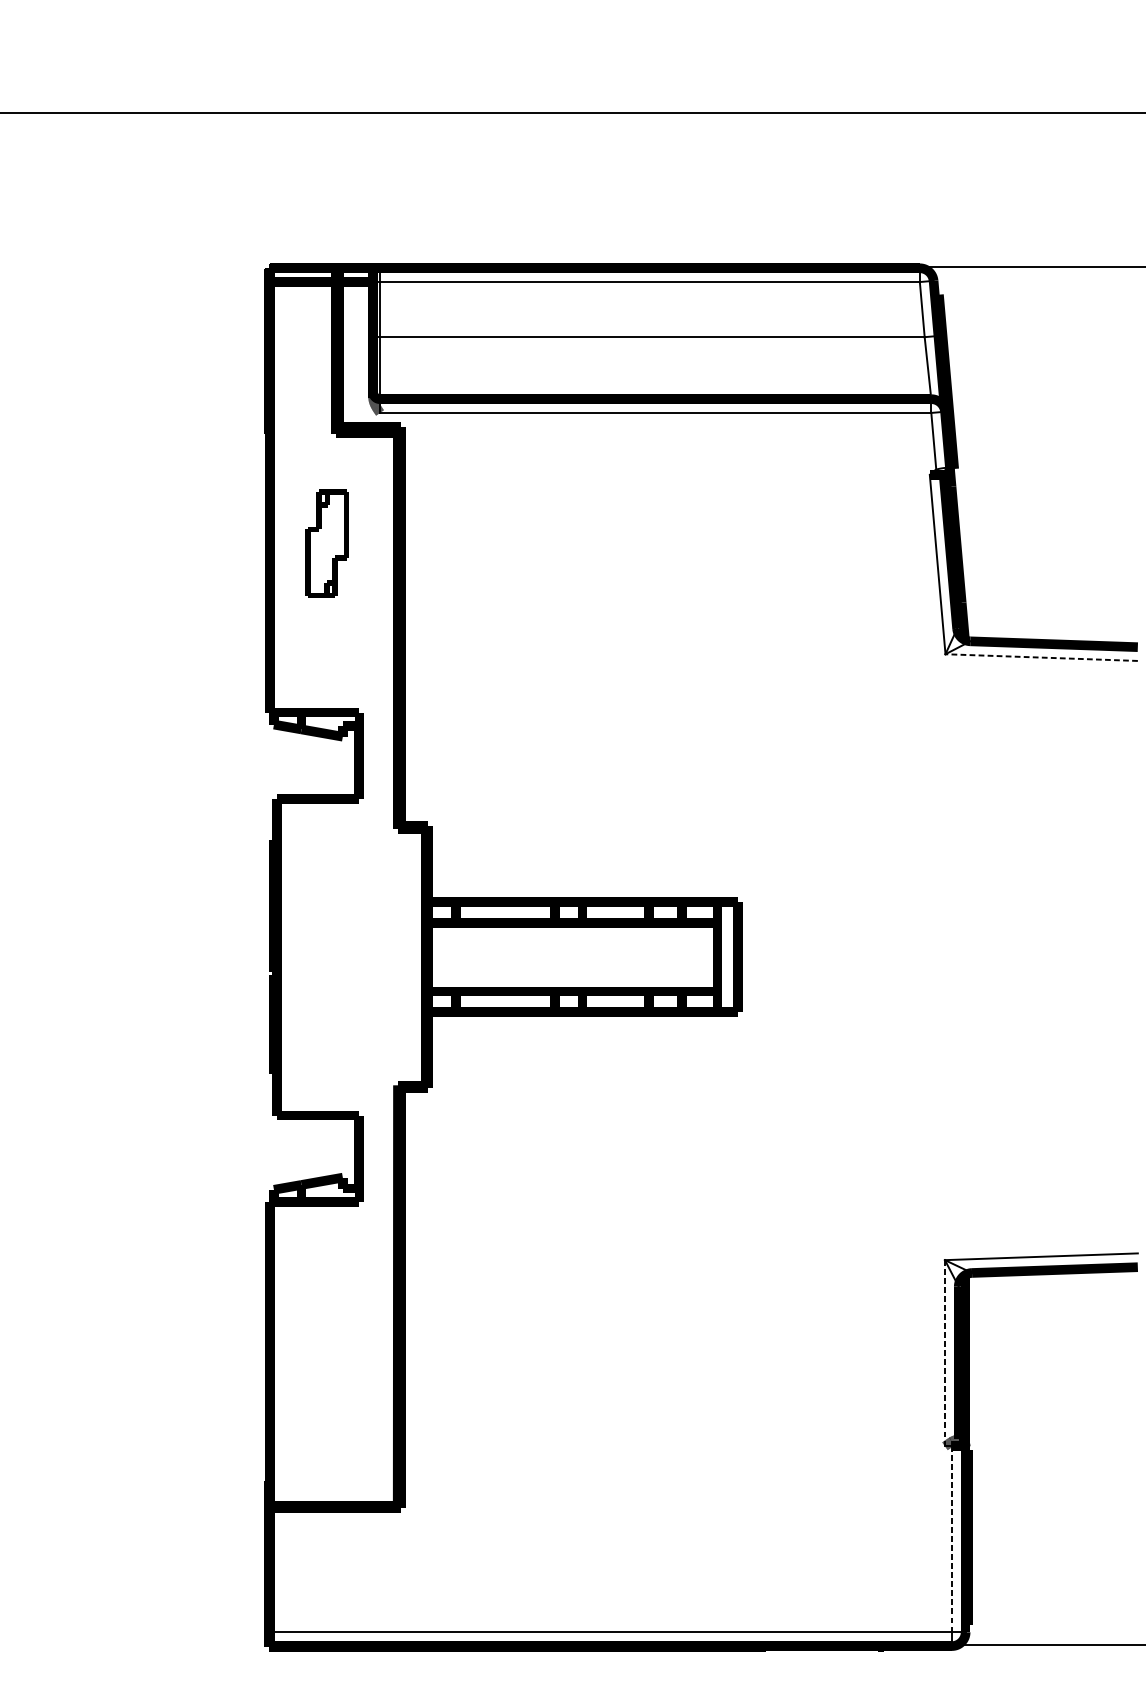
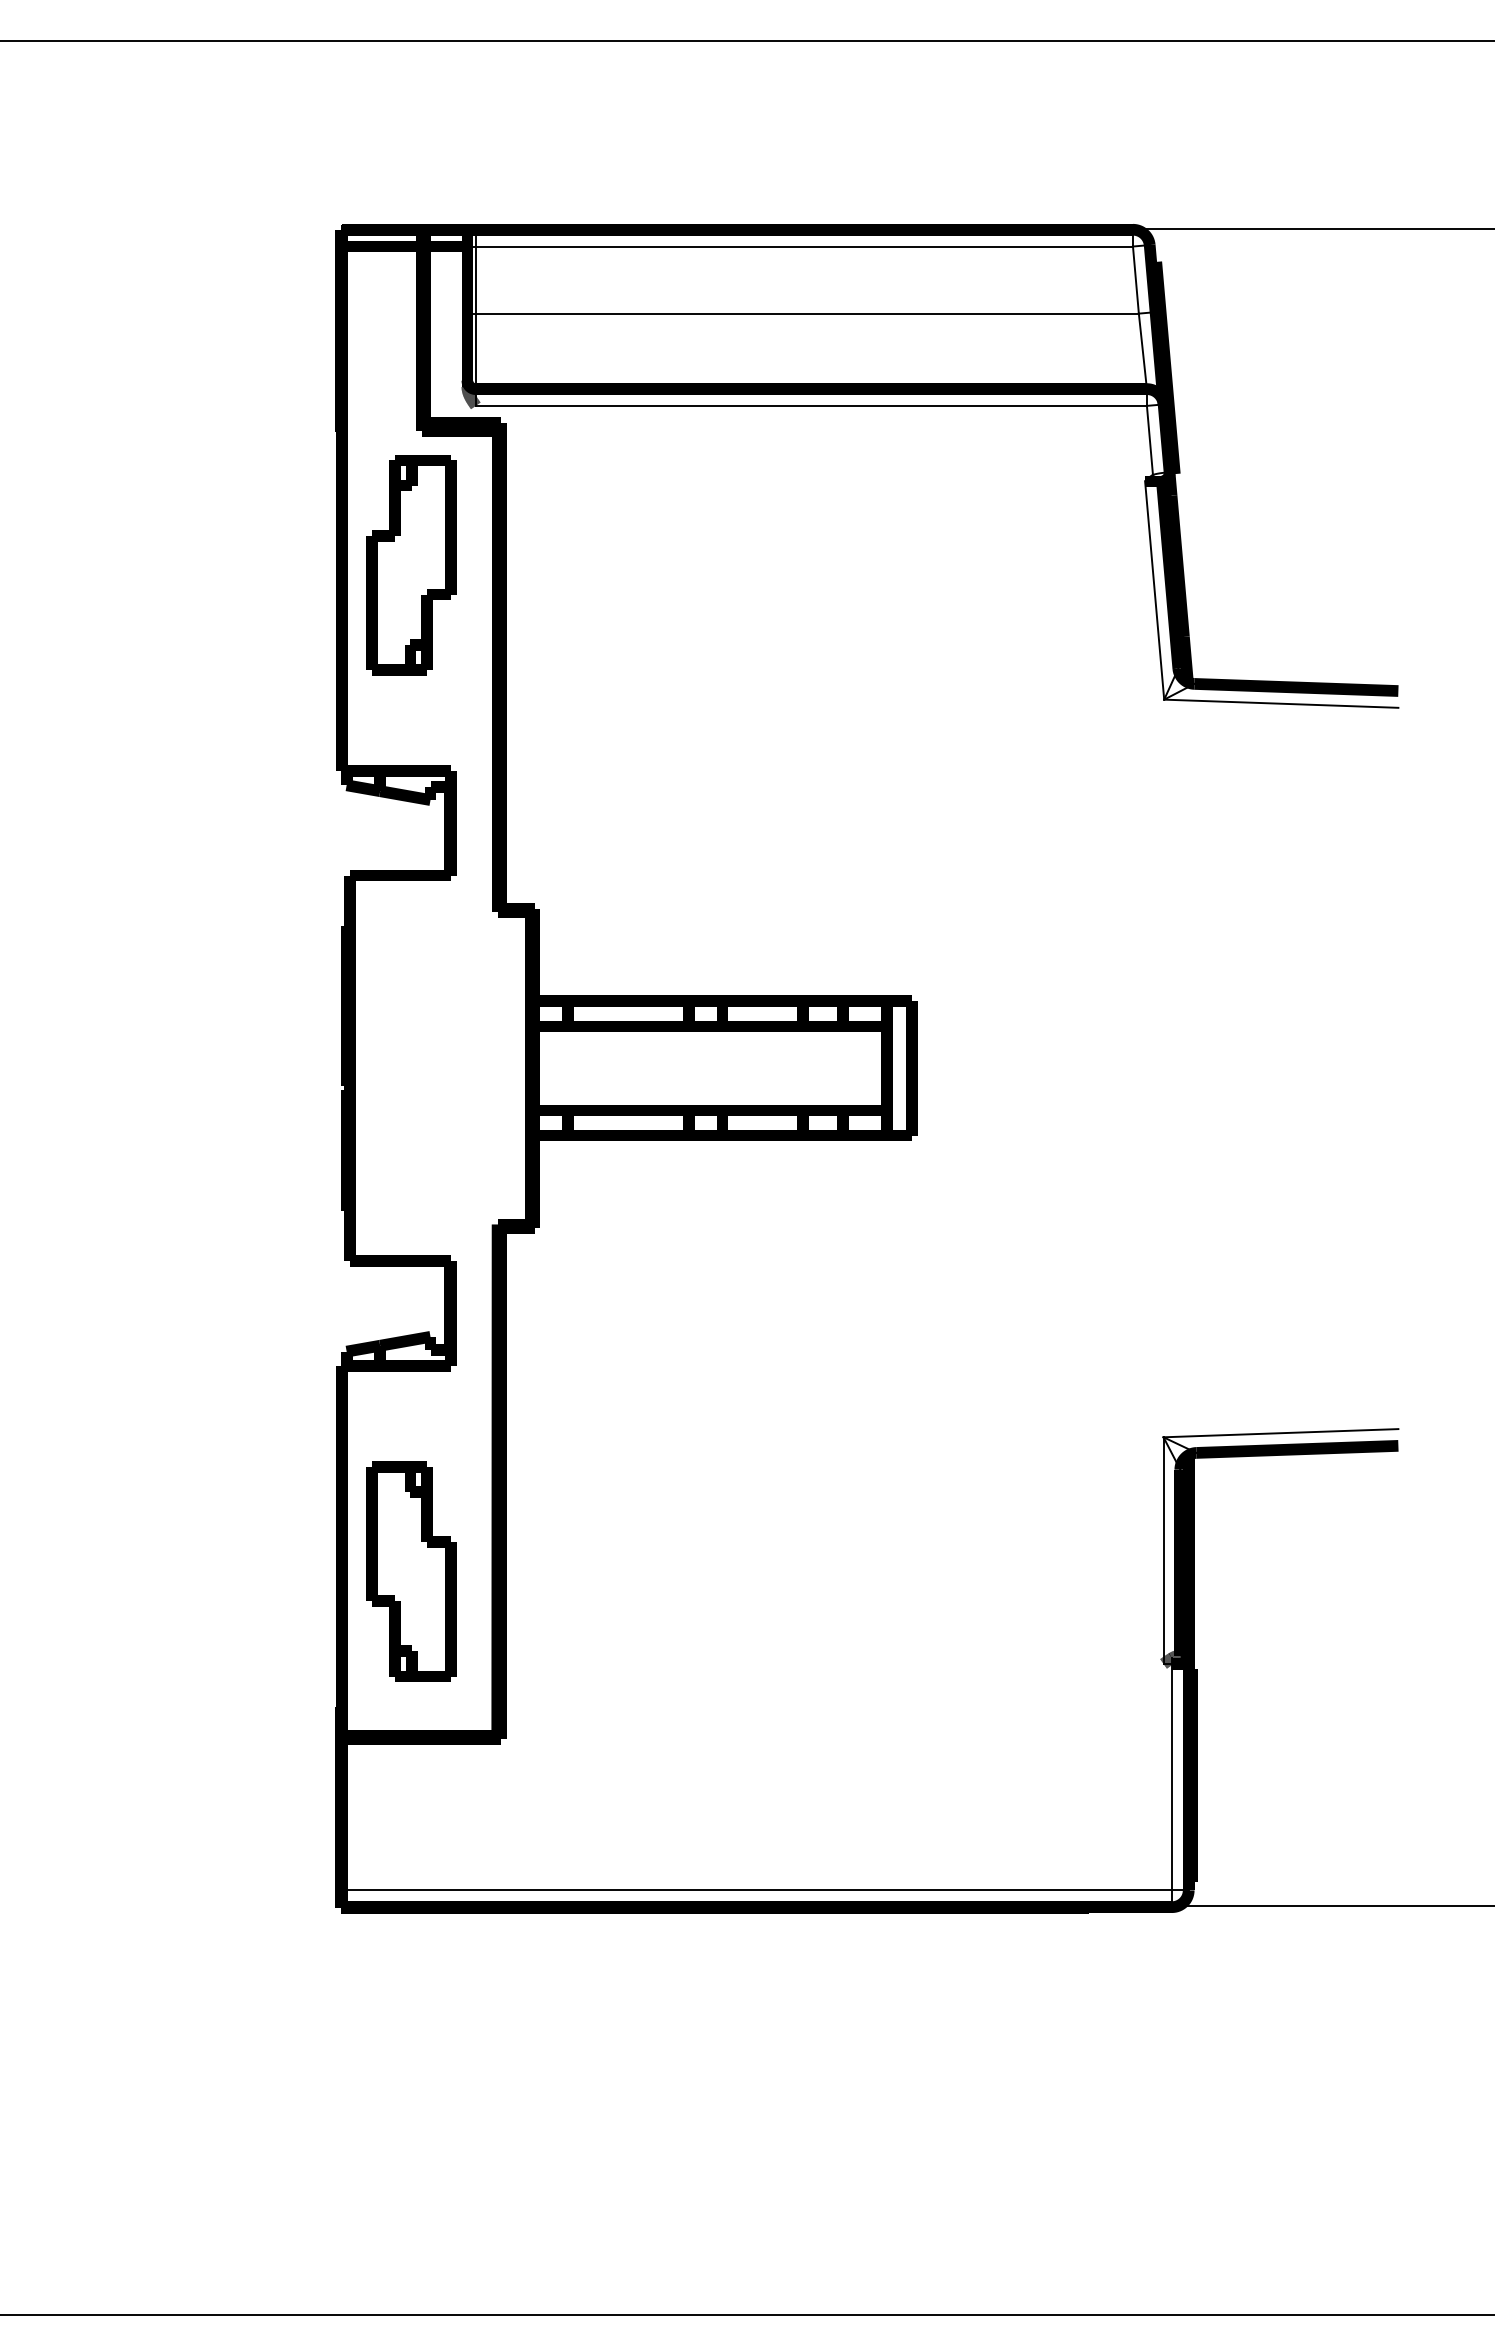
part: (327, 544) -> (411, 565), size x1.67
line: (1041, 657) -> (1280, 703), dashed -> solid
line: (944, 1353) -> (1163, 1550), dashed -> solid
part: (327, 1370) -> (411, 1571), added
line: (951, 1538) -> (1171, 1776), dashed -> solid

